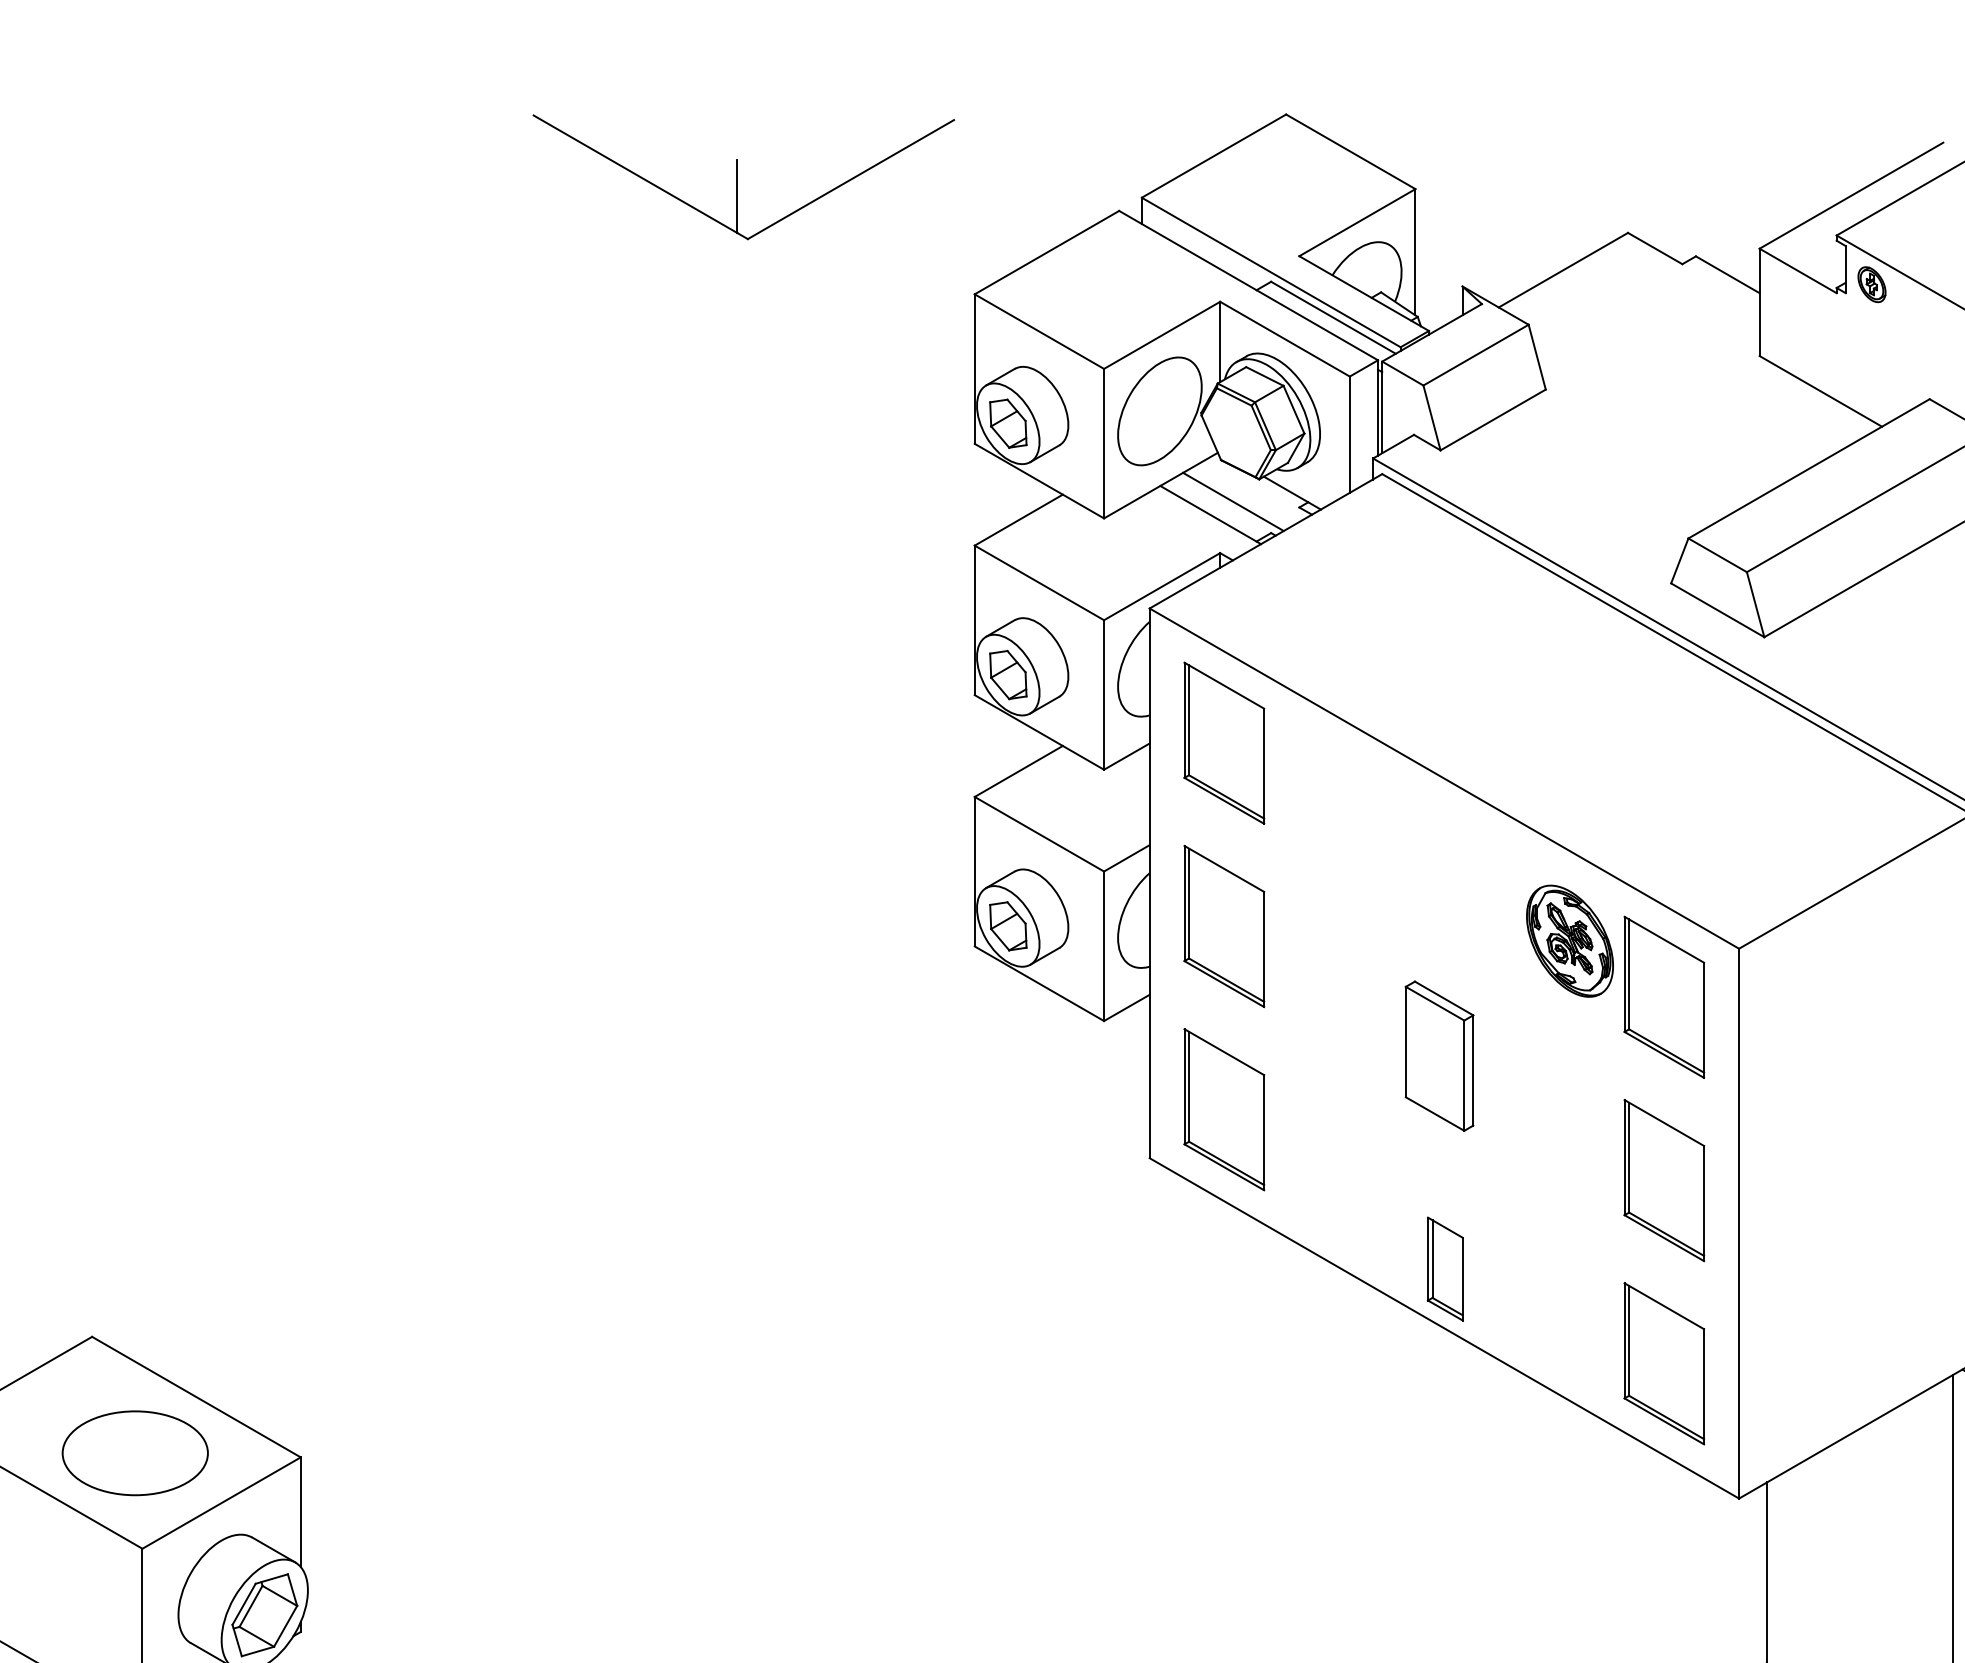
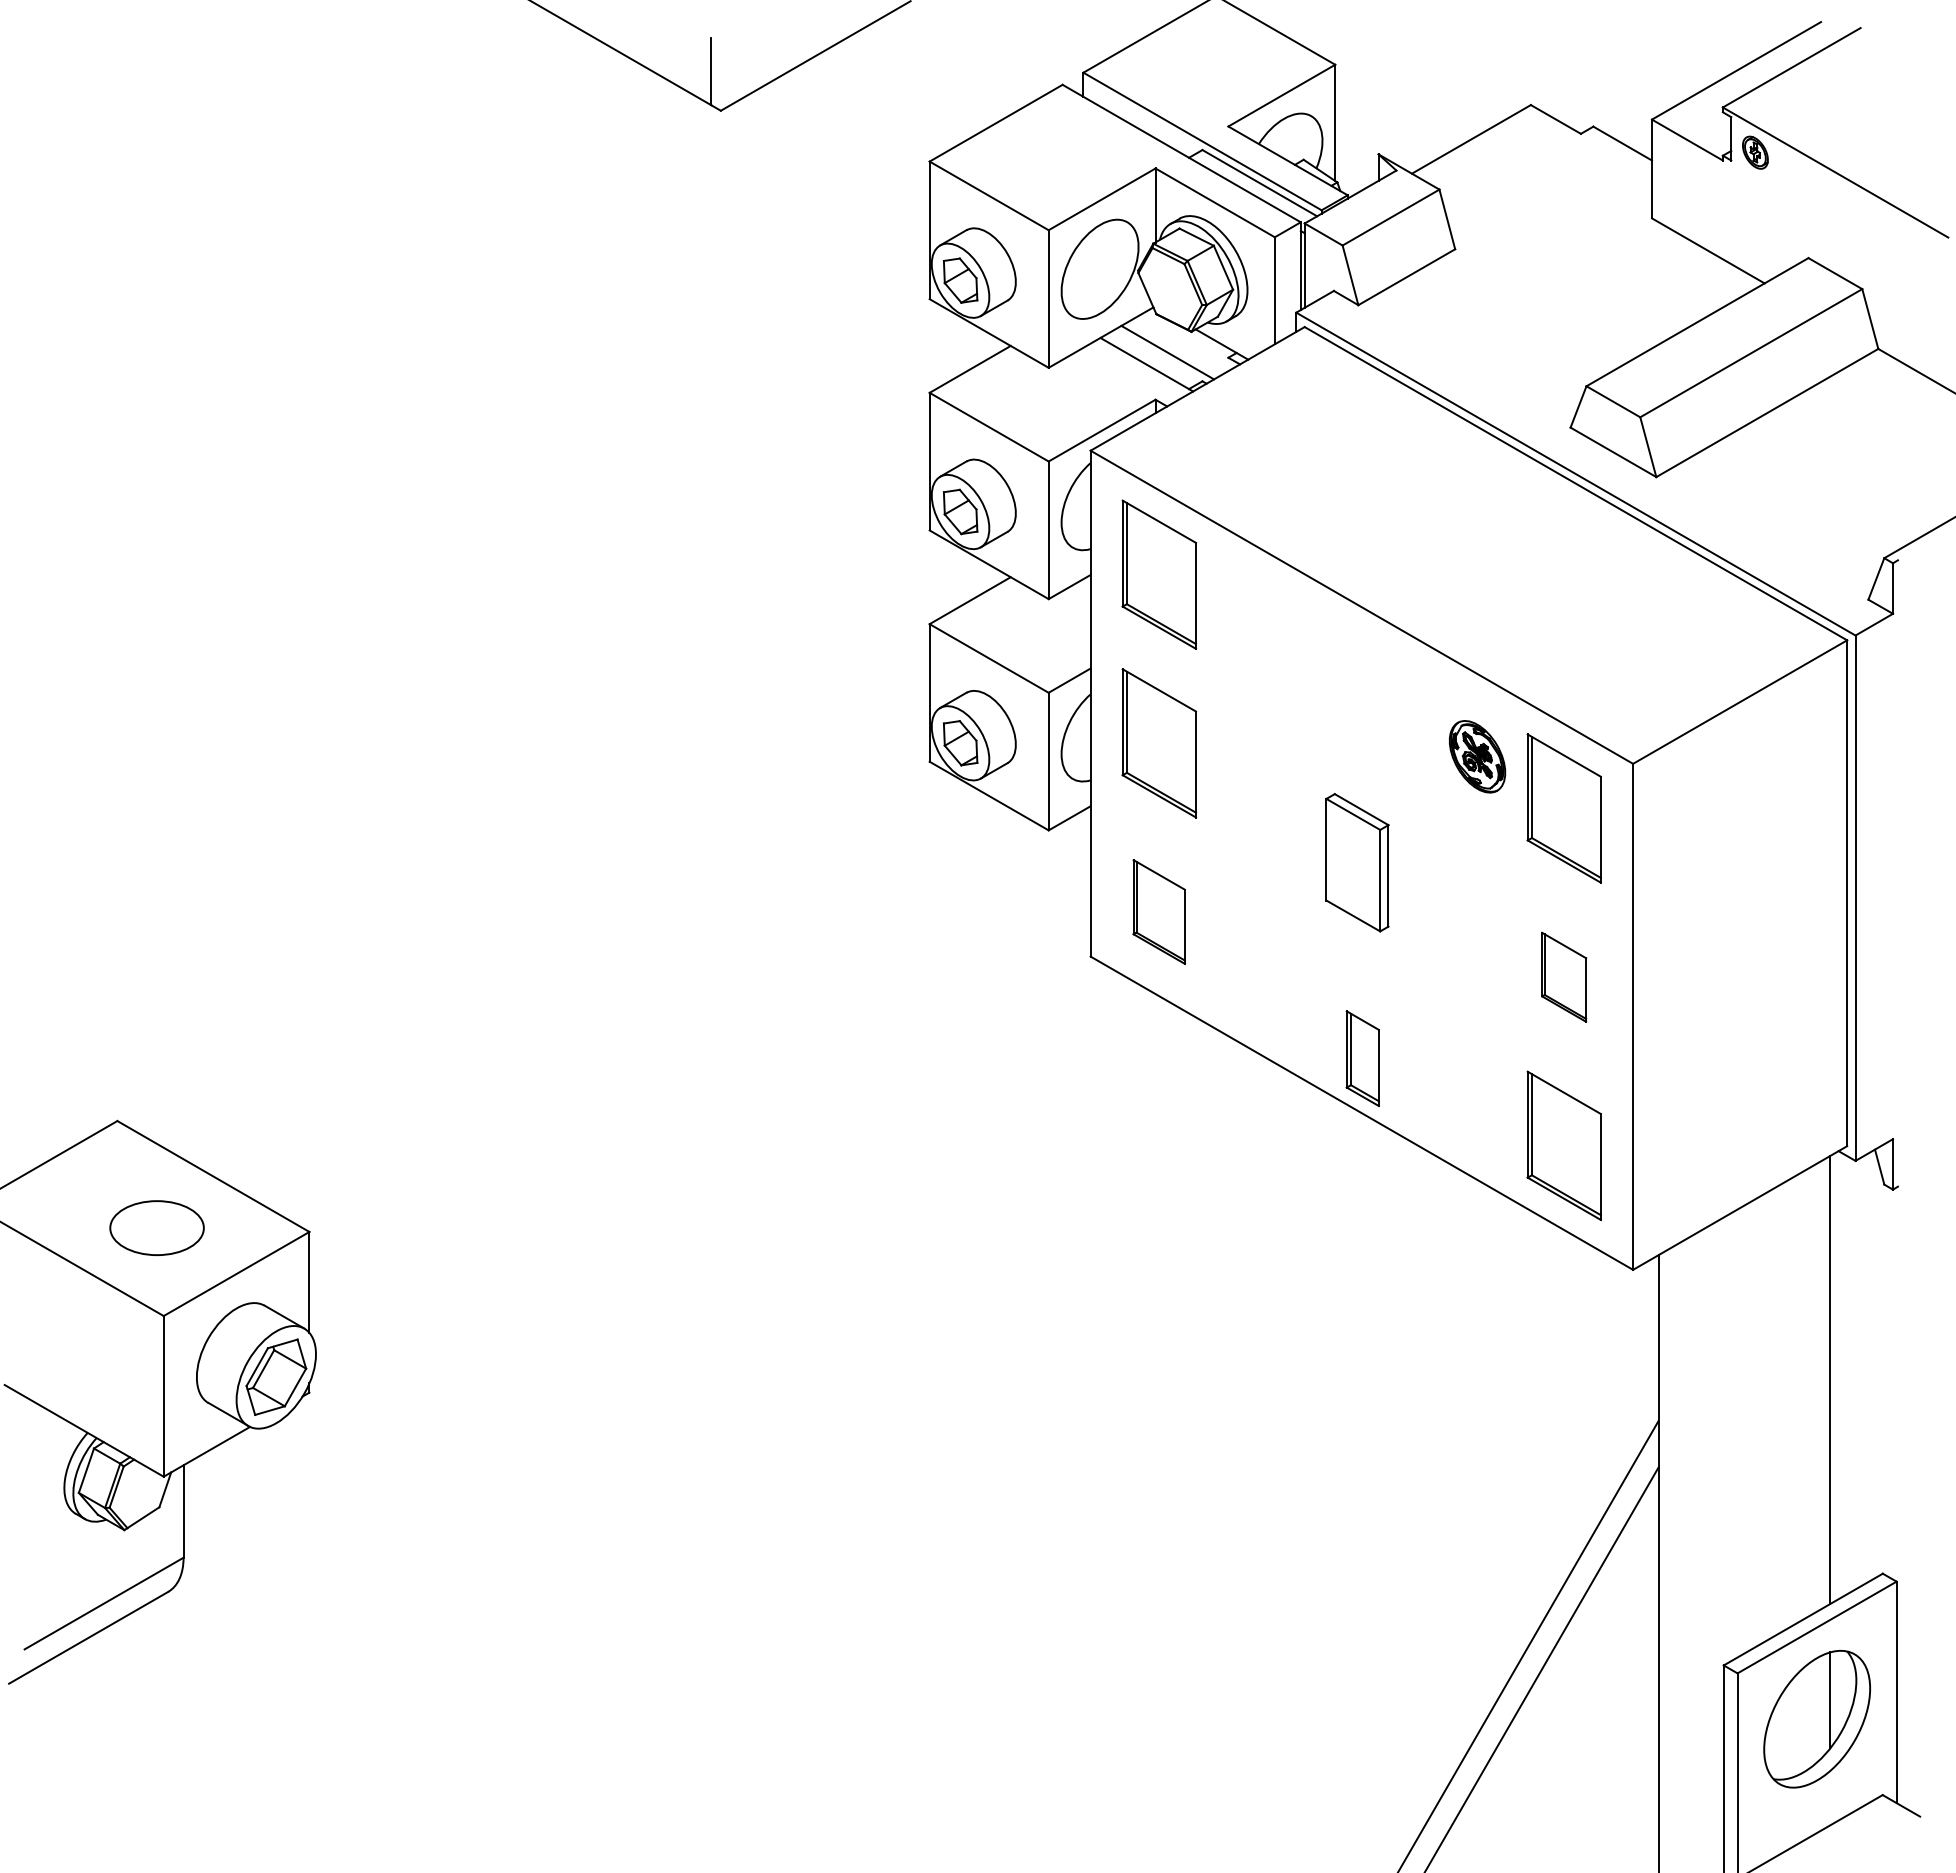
part: (1570, 940) -> (1477, 756), size x0.7
part: (1223, 1109) -> (1158, 911), size x0.7
part: (1663, 1180) -> (1563, 977), size x0.6
part: (134, 1452) -> (156, 1227), size x0.7

